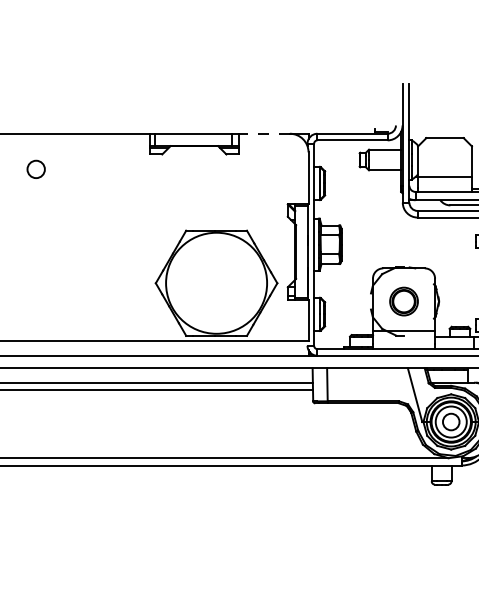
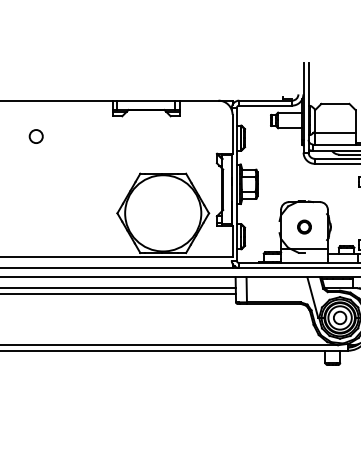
line: (263, 133) -> (198, 100), dashed -> solid
circle: (35, 169) -> (35, 136), moved
circle: (404, 300) -> (304, 226), size x0.62

